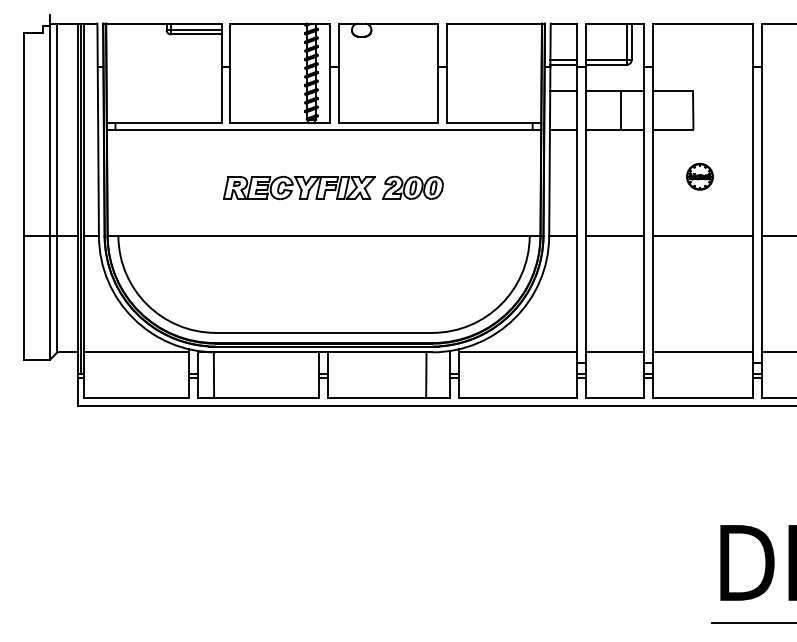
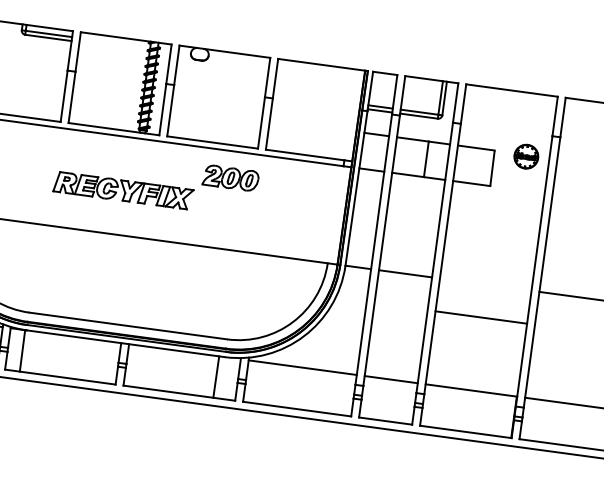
part: (699, 176) -> (525, 156), moved
part: (412, 187) -> (230, 177), moved
line: (702, 236) -> (480, 317), moved

